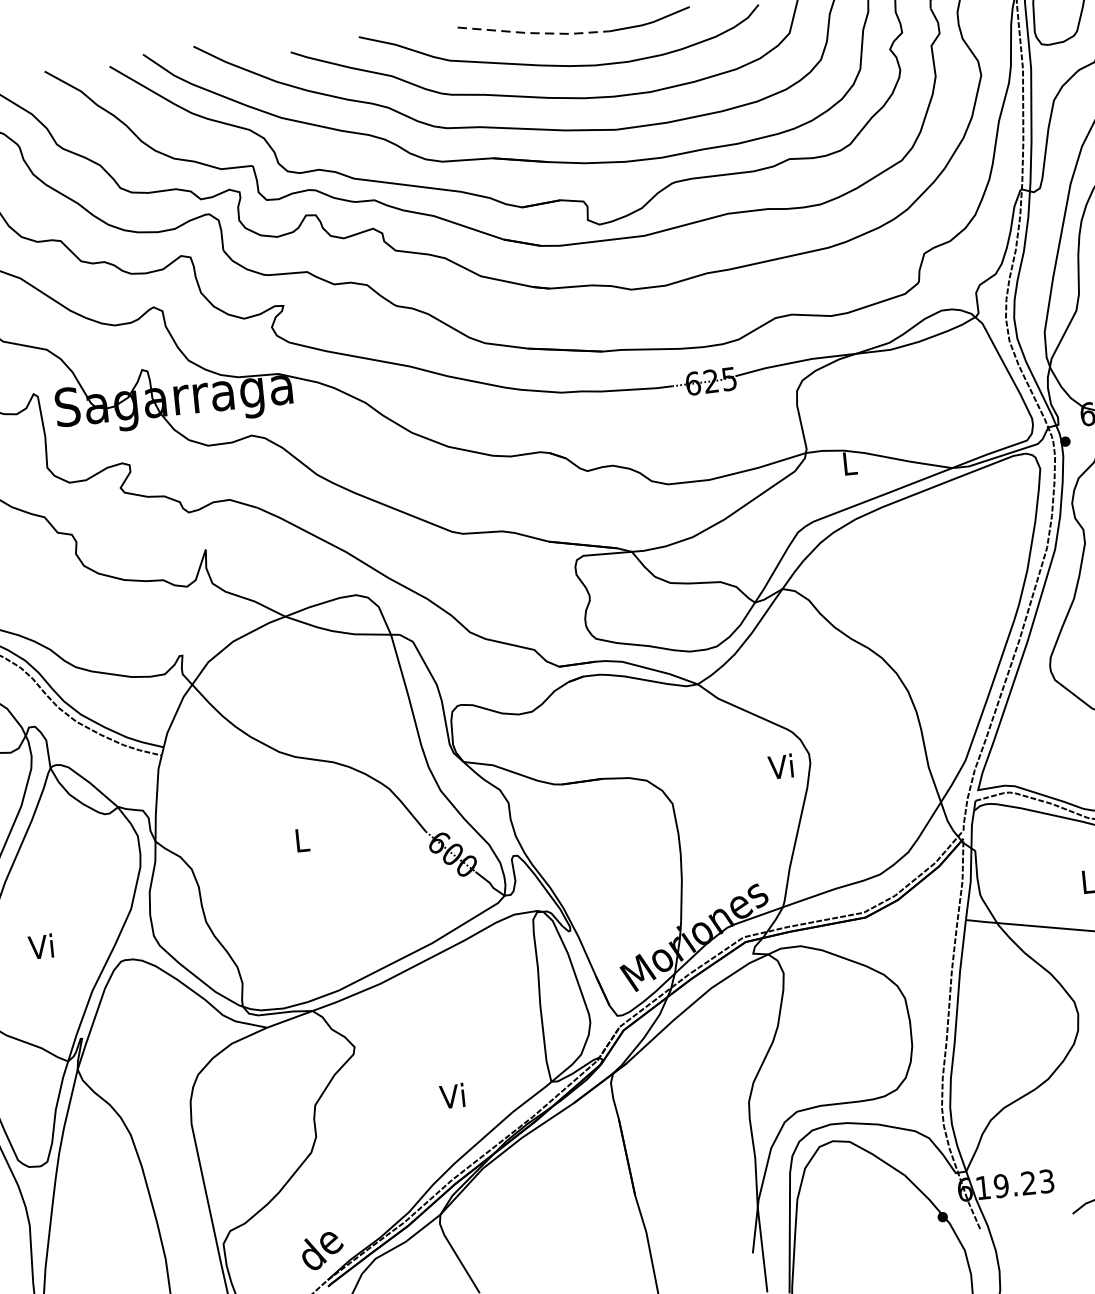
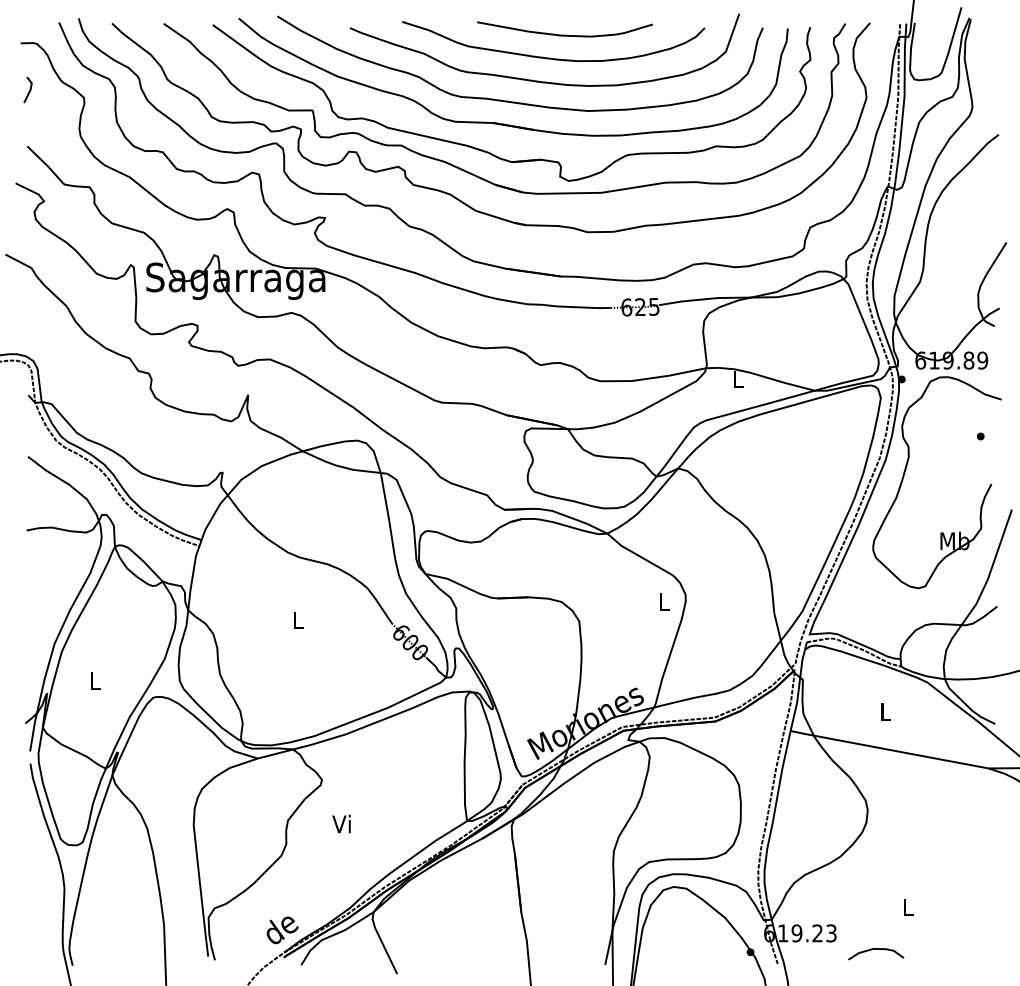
line: (533, 33) -> (533, 32), dashed -> solid
text: (780, 766) -> (663, 601), Vi -> L
text: (40, 946) -> (93, 680), Vi -> L
text: (452, 1095) -> (341, 823), moved

